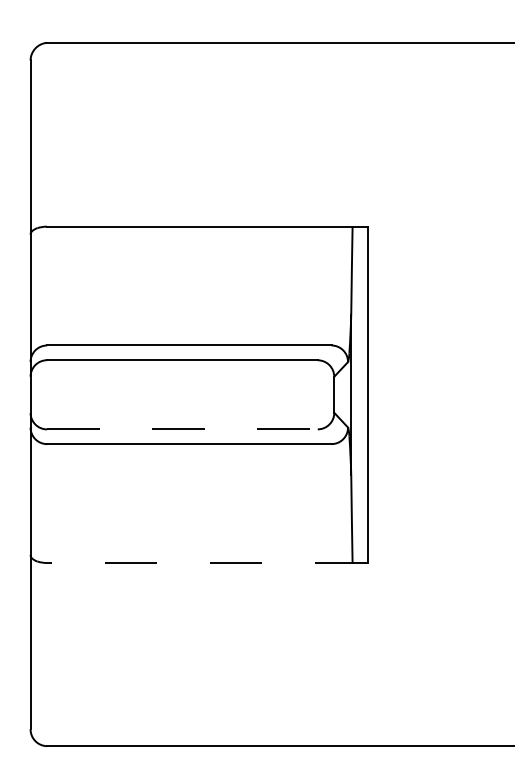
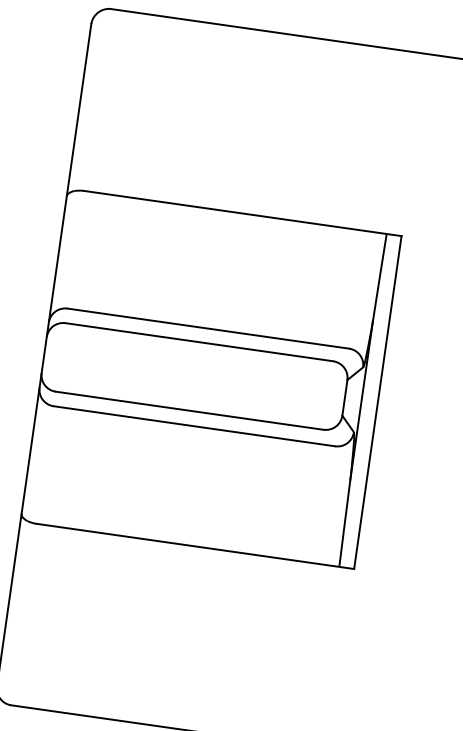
line: (182, 429) -> (189, 410), dashed -> solid
line: (206, 562) -> (194, 545), dashed -> solid

